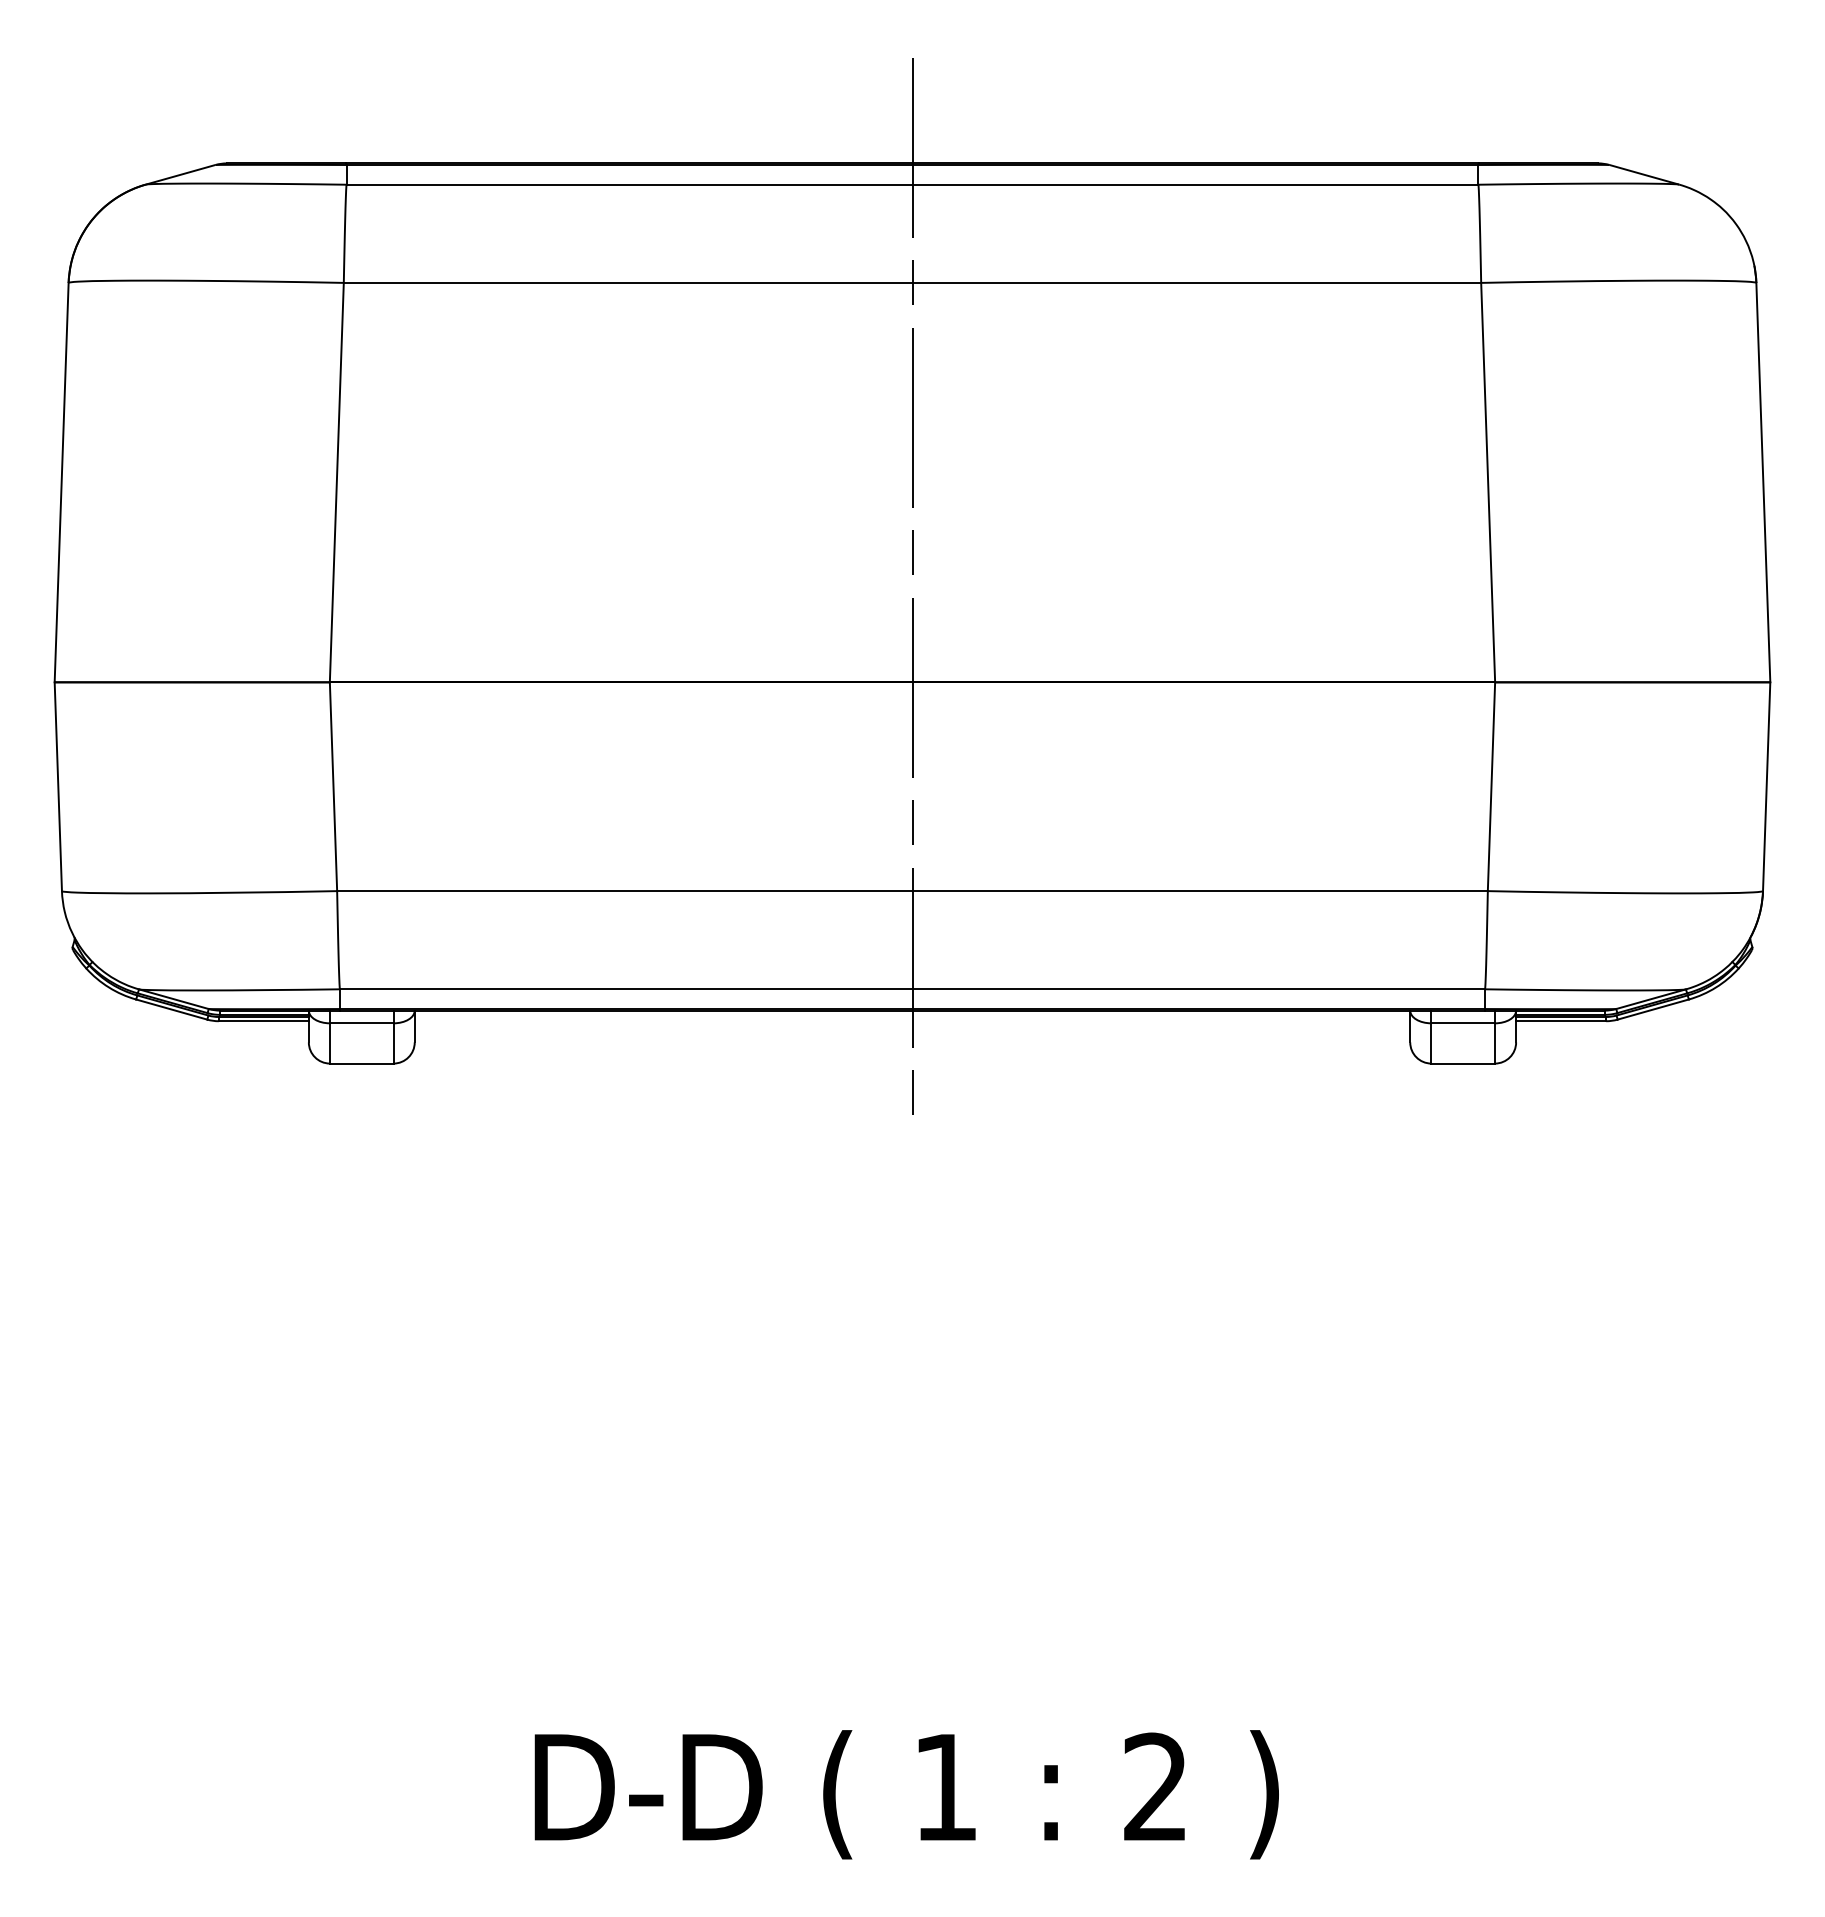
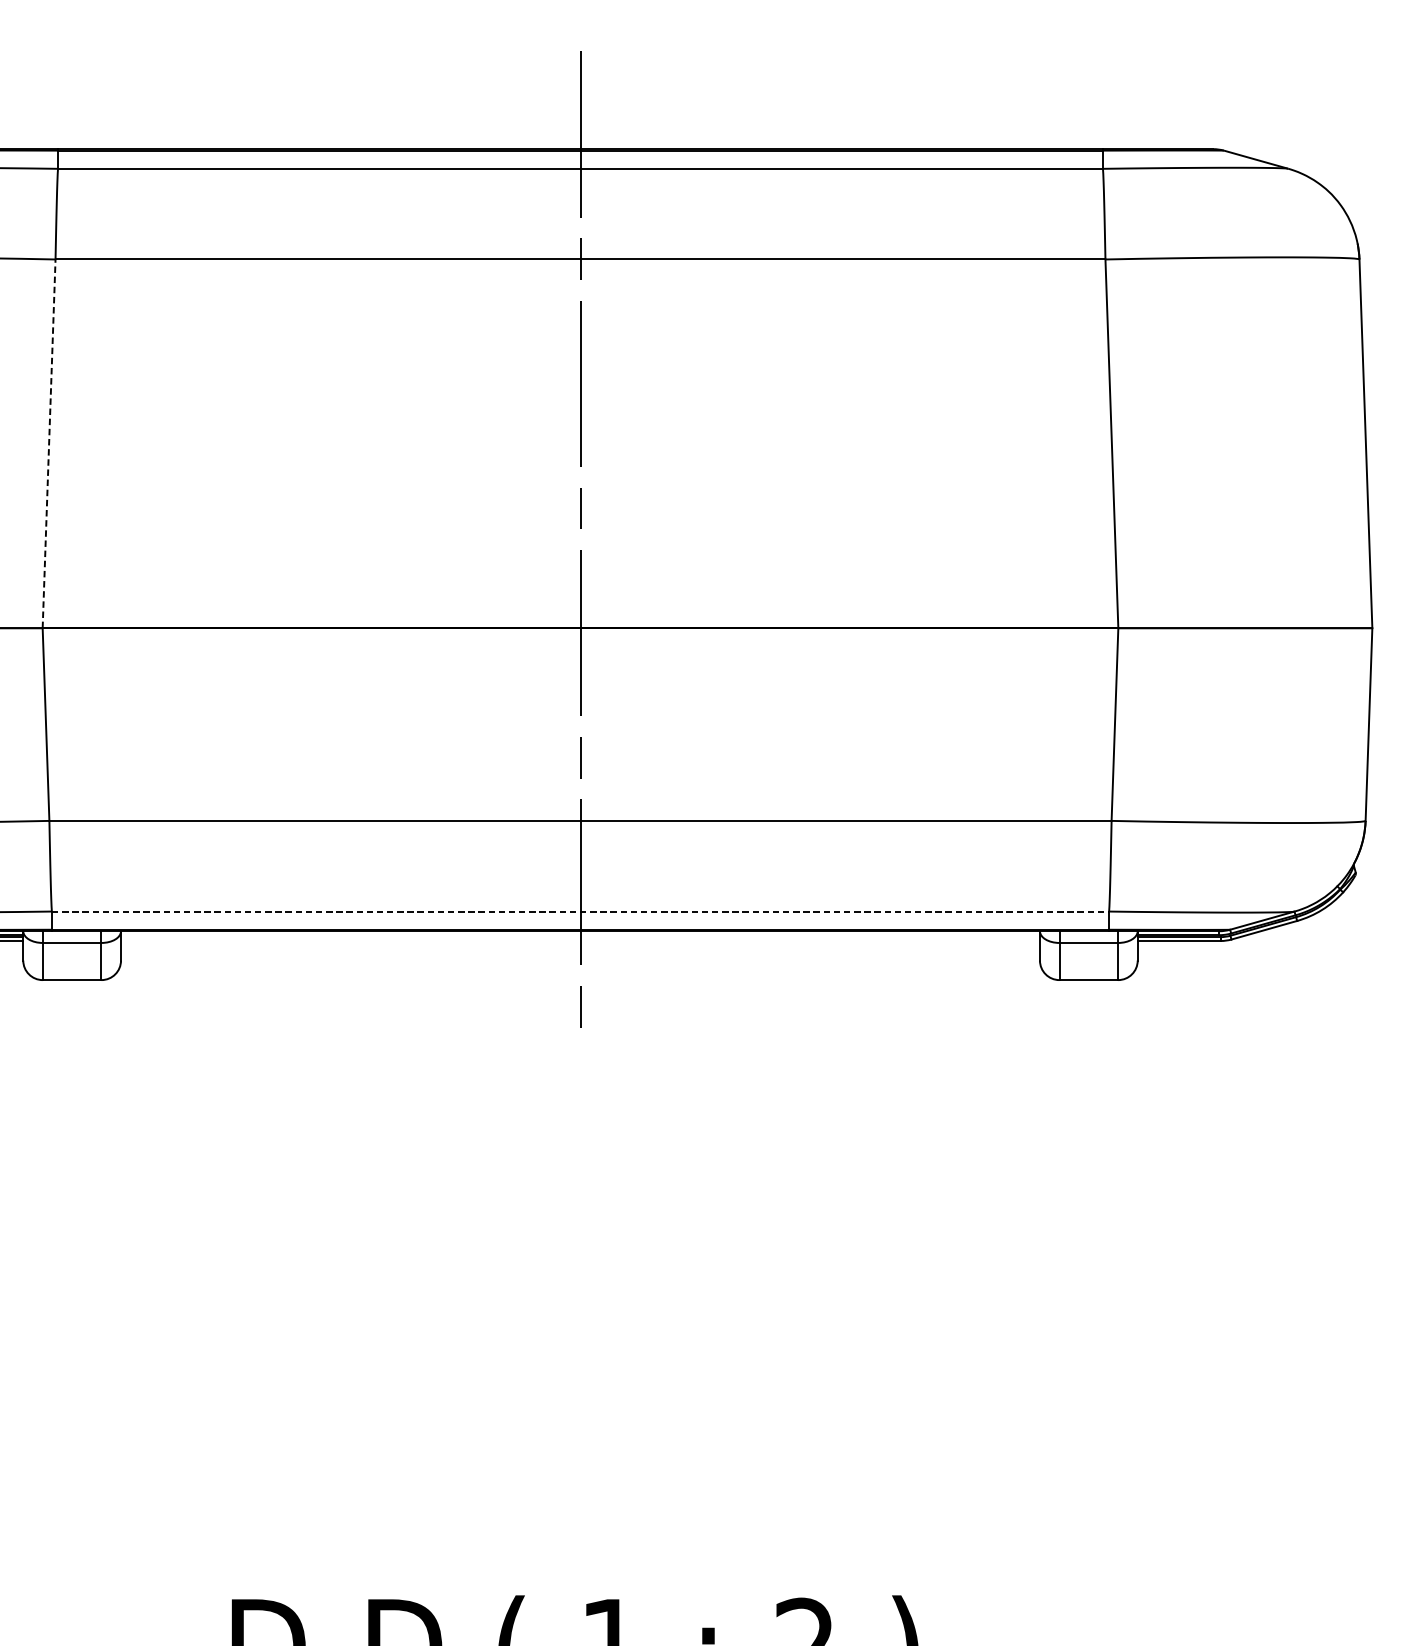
line: (336, 482) -> (48, 443), solid -> dashed
line: (912, 989) -> (580, 911), solid -> dashed

